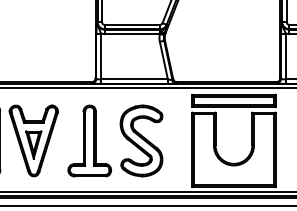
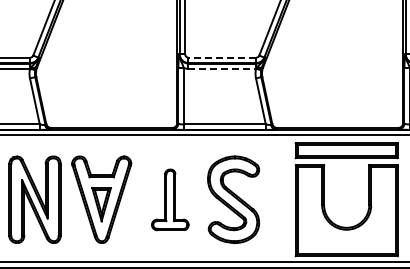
line: (131, 24) -> (221, 57), solid -> dashed
line: (132, 33) -> (222, 68), solid -> dashed
part: (90, 140) -> (170, 199), size x0.7

